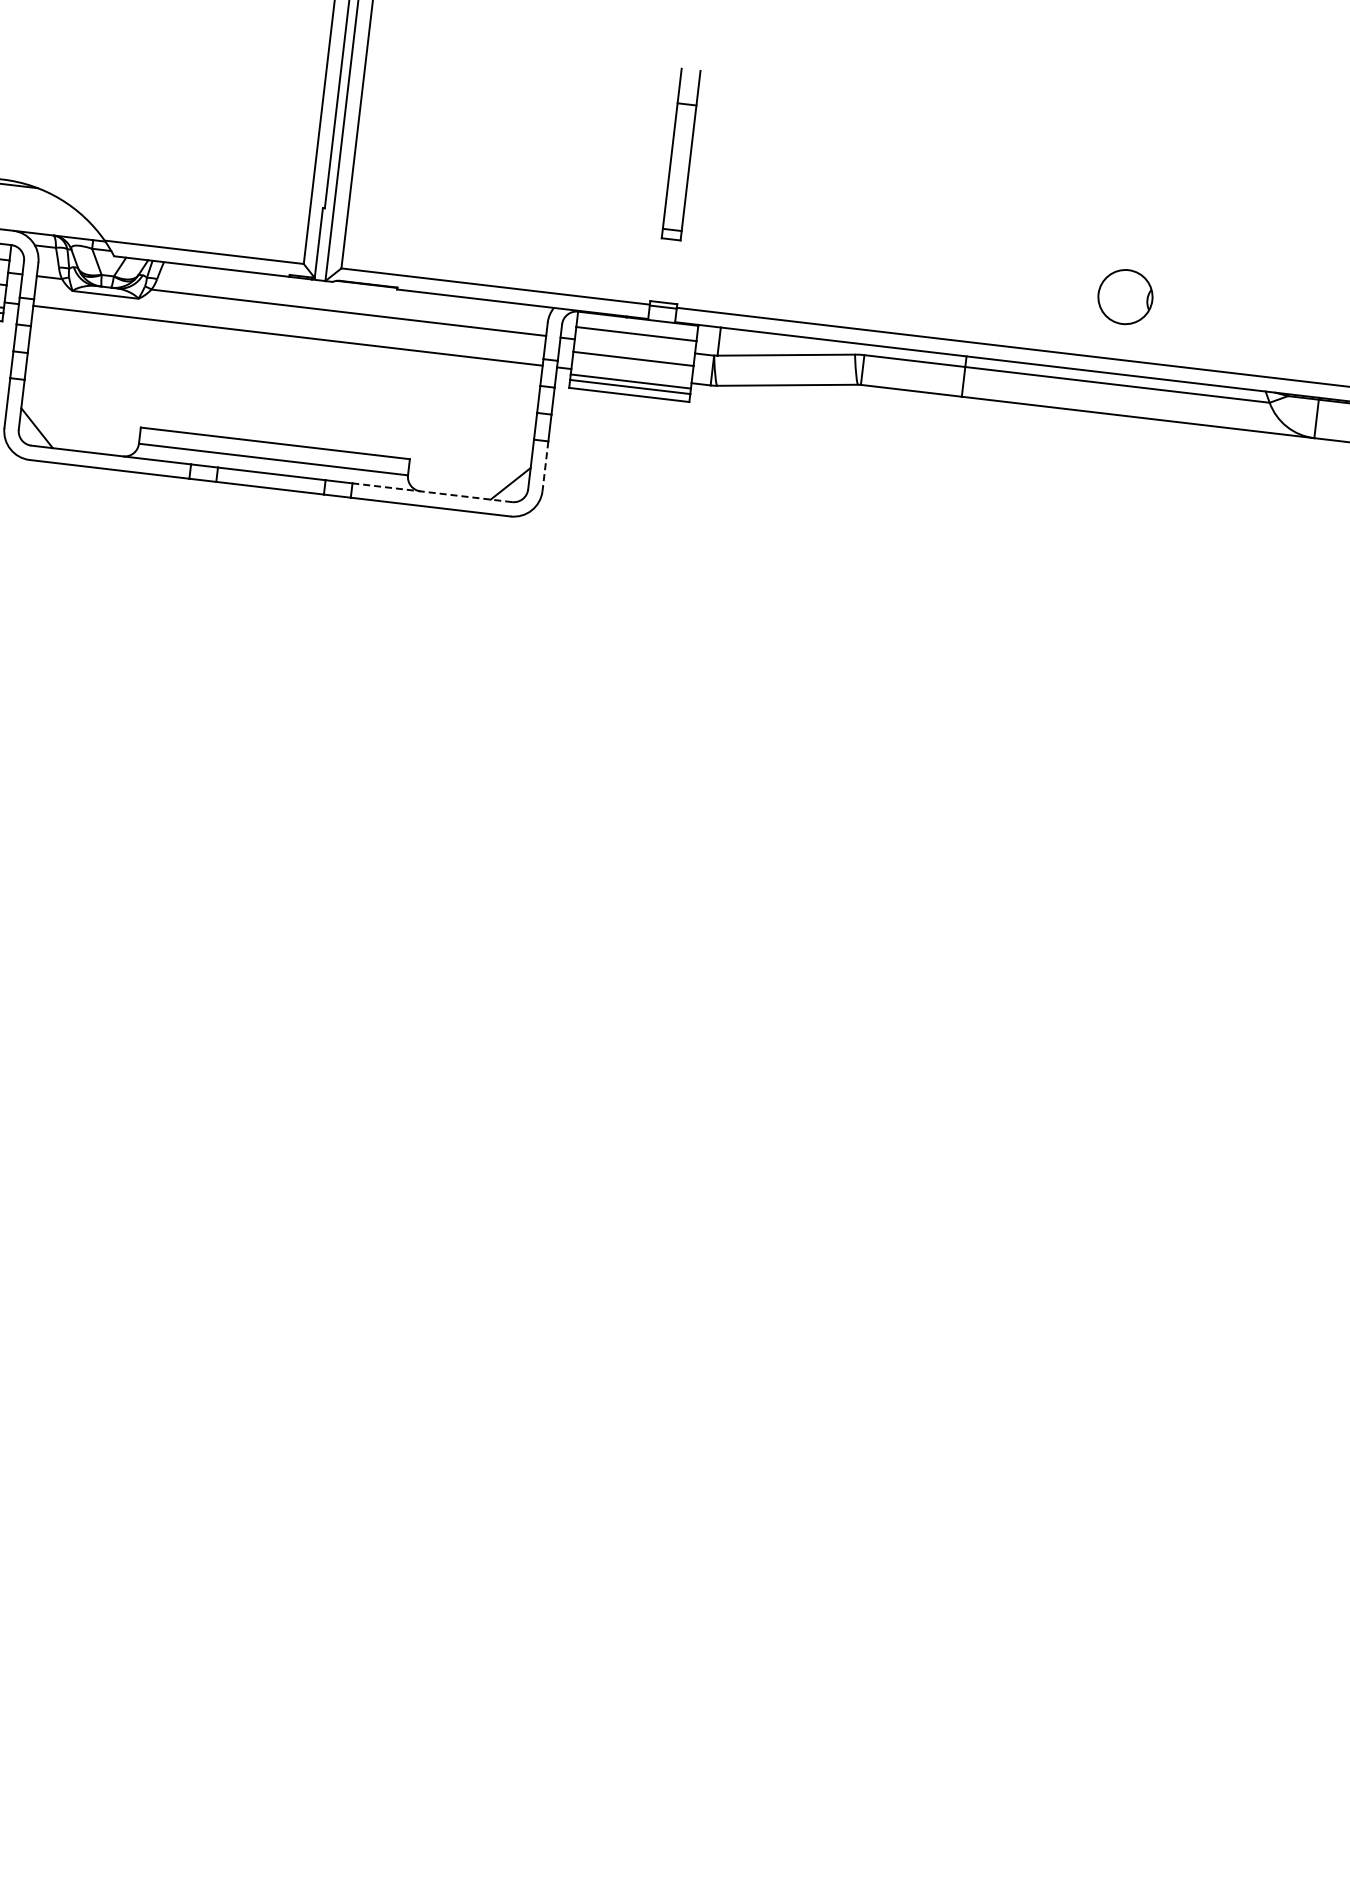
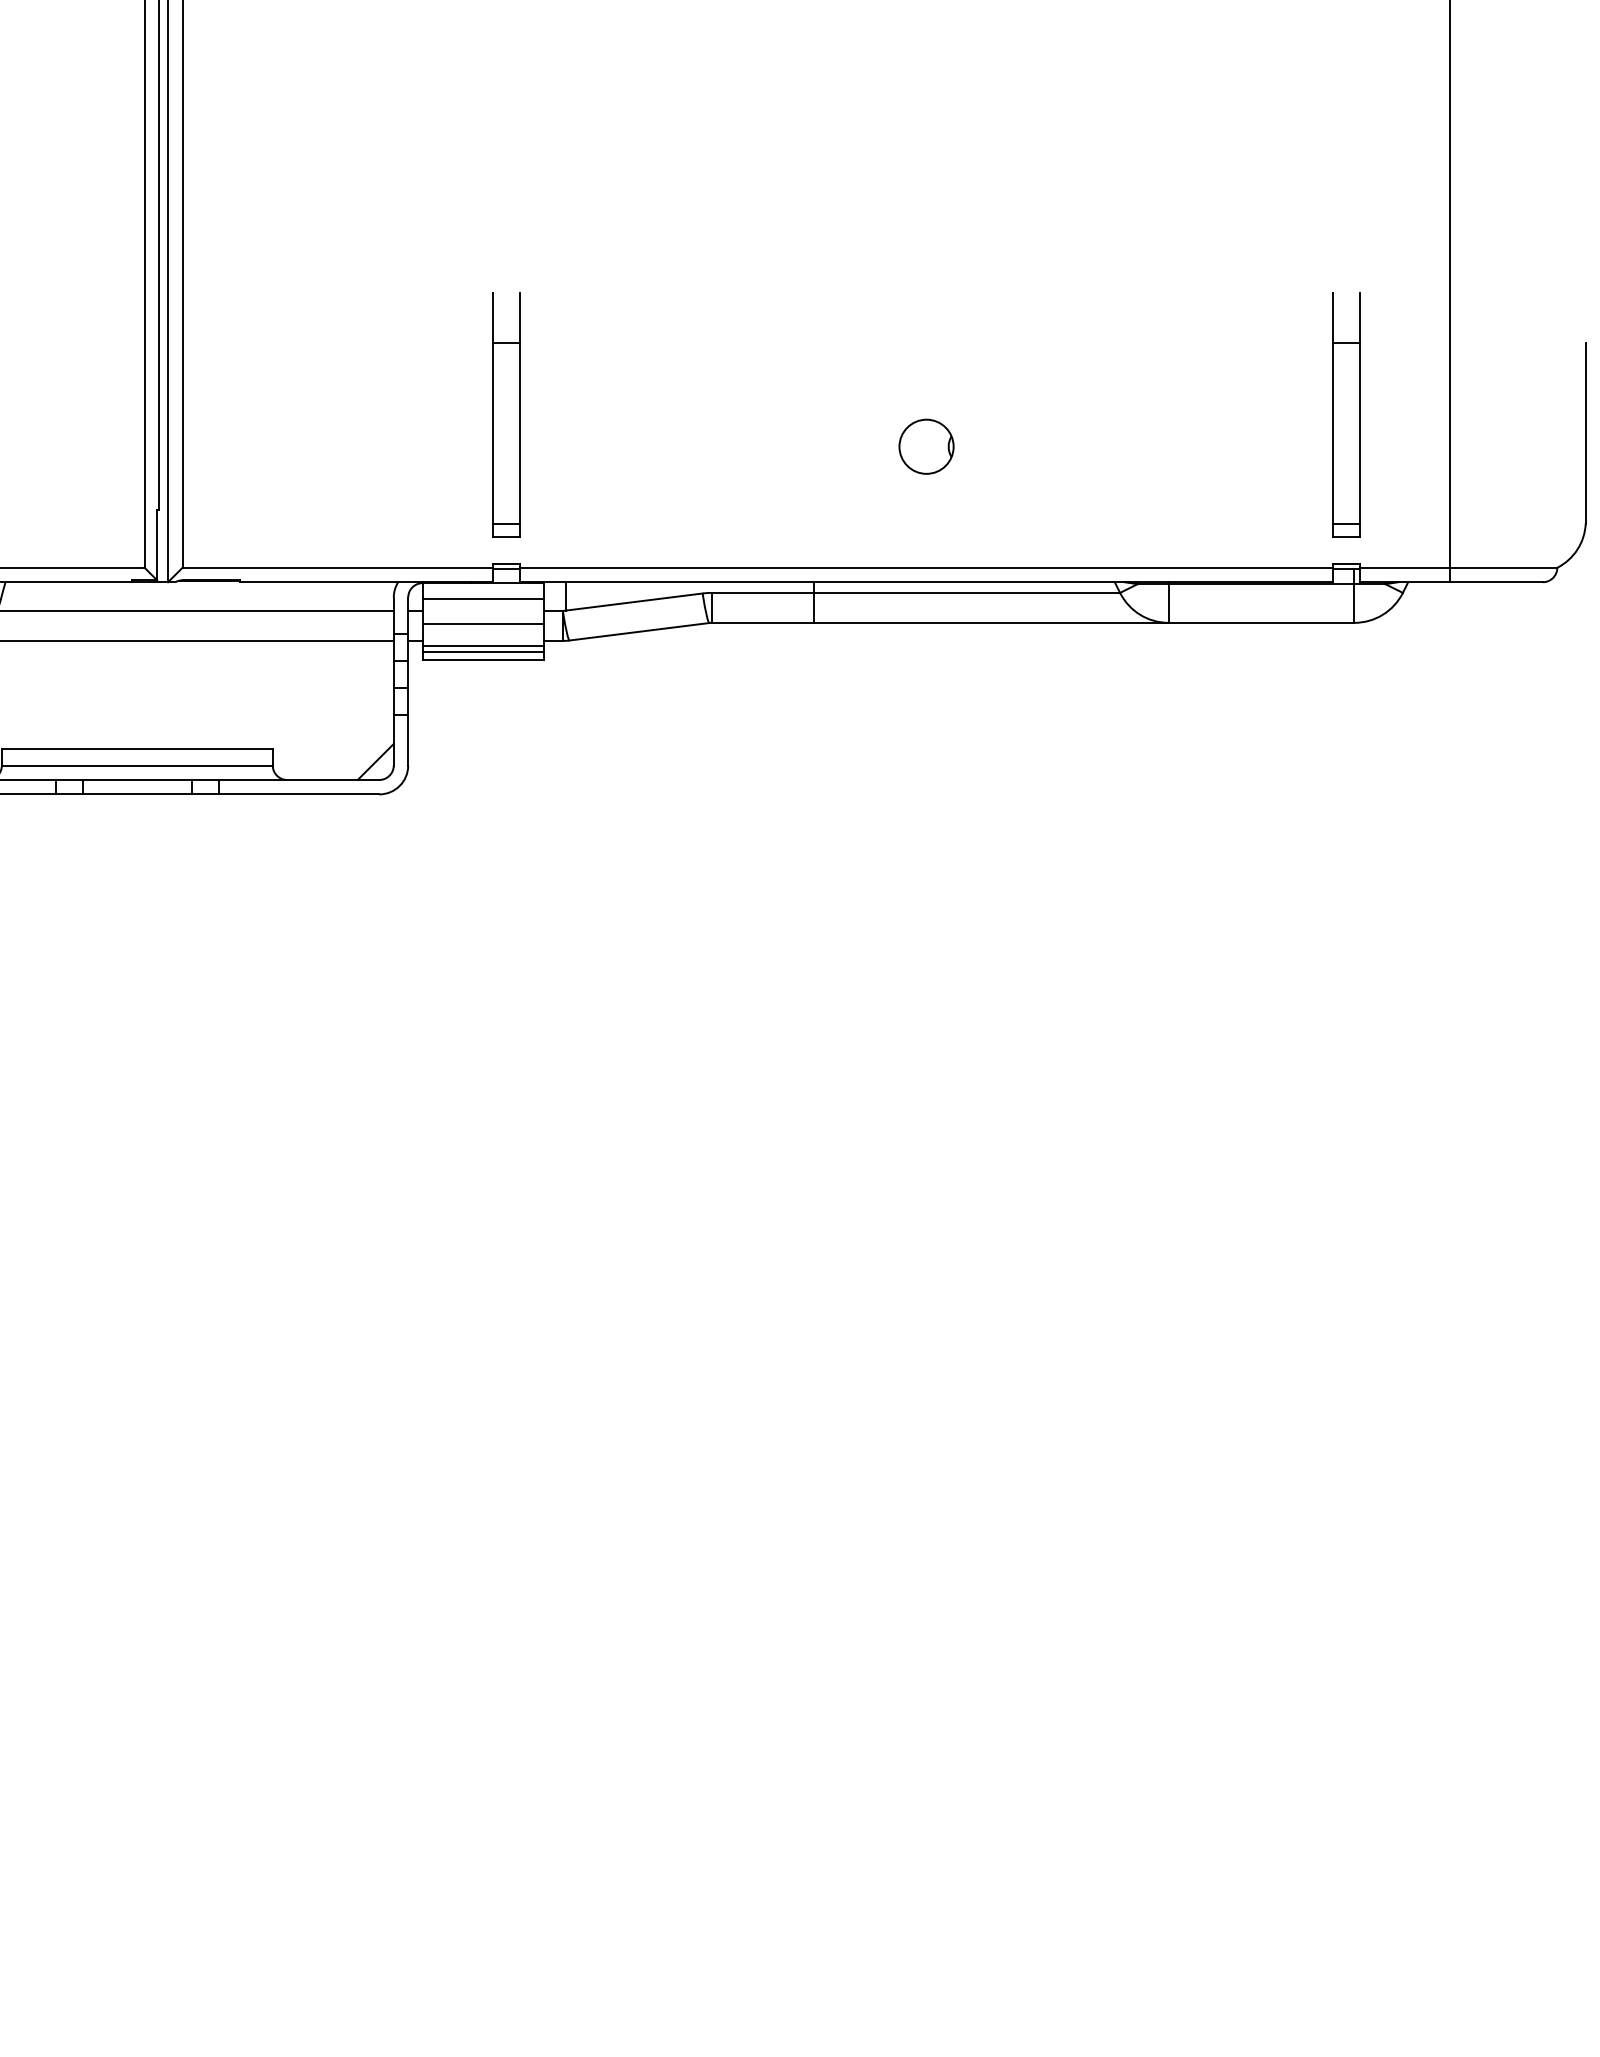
part: (681, 153) -> (506, 414), size x1.43
part: (1125, 296) -> (926, 446), moved
line: (545, 466) -> (408, 740), dashed -> solid
line: (431, 492) -> (298, 779), dashed -> solid

